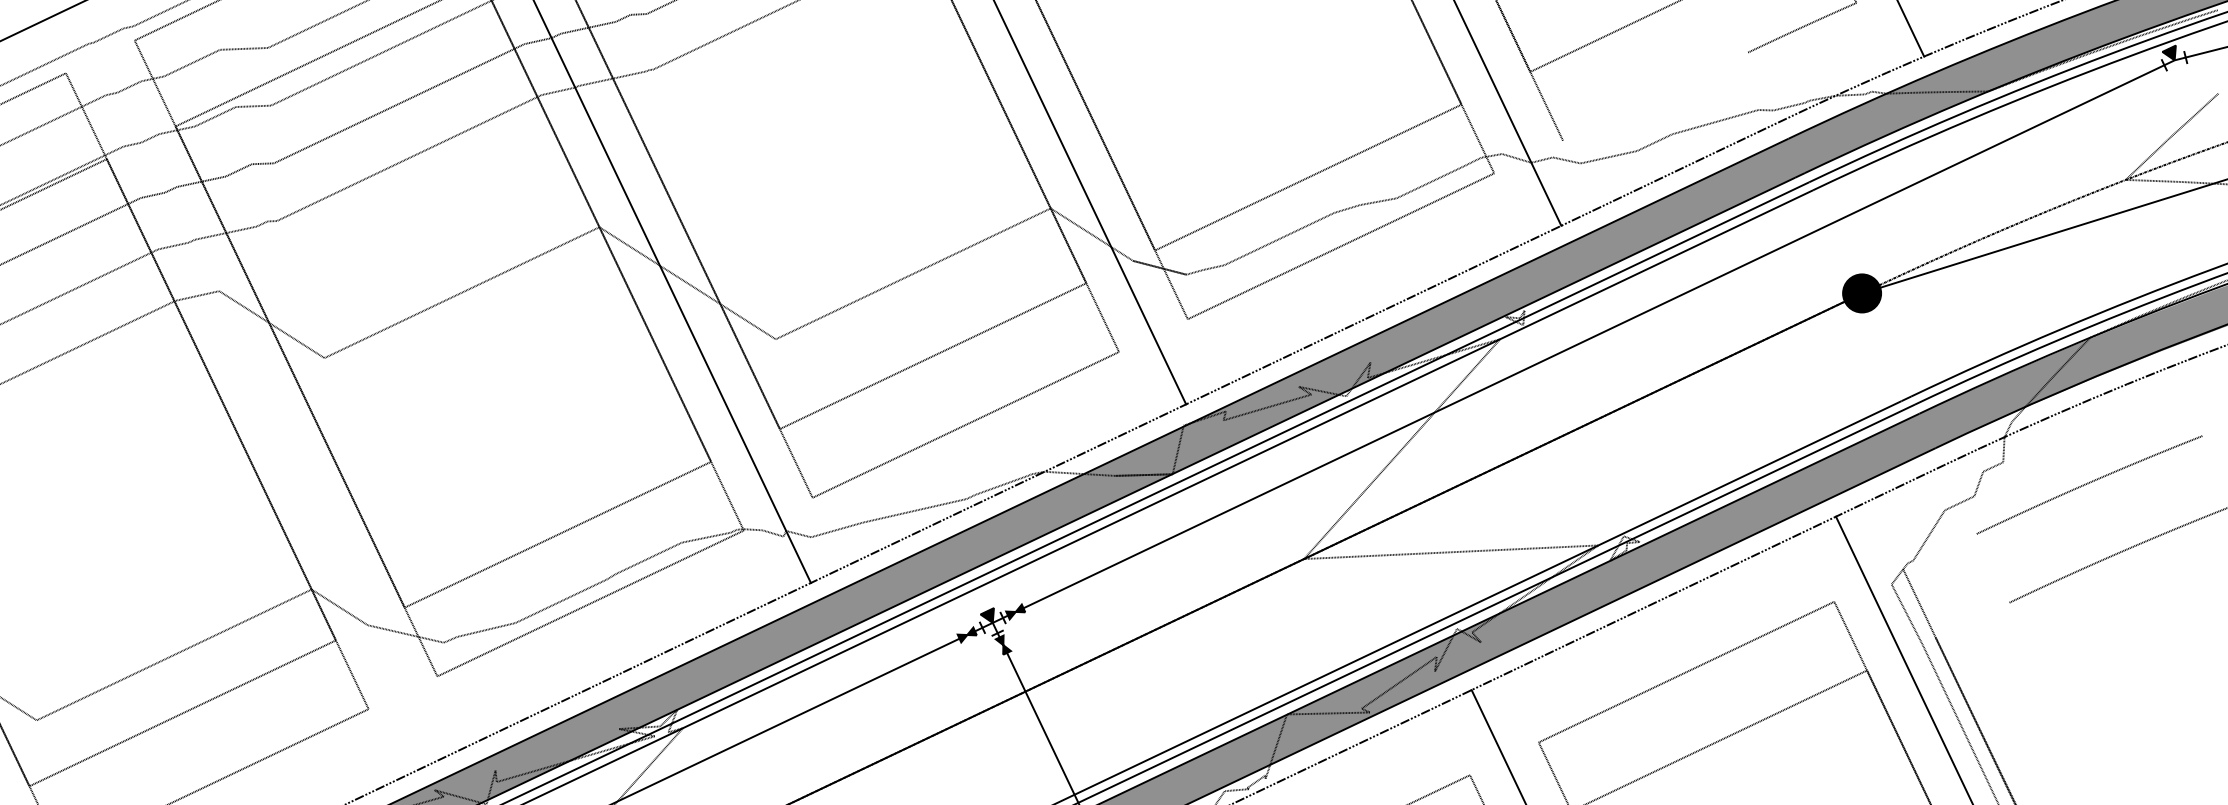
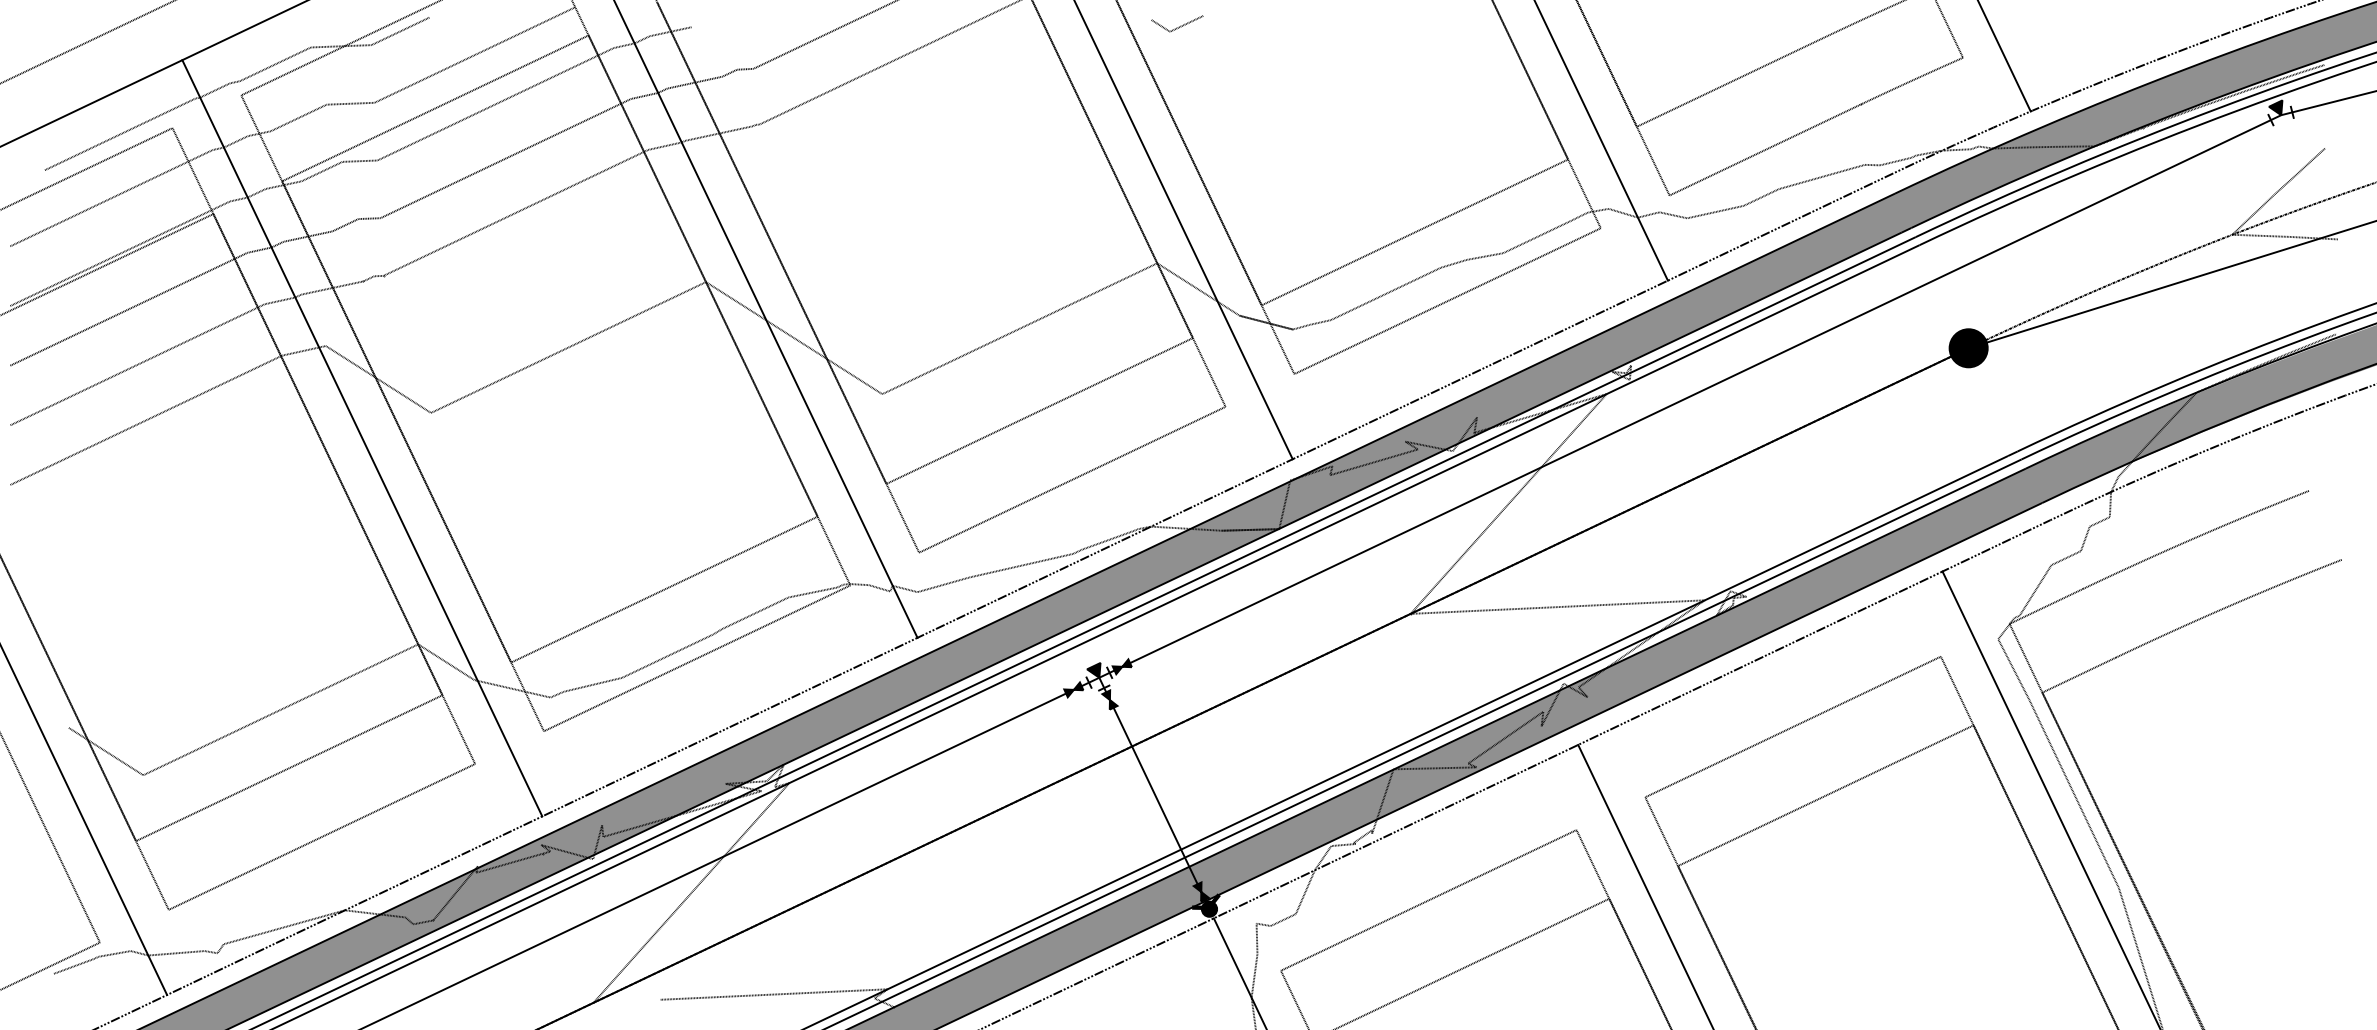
line: (1654, 96) -> (1761, 151), added
line: (255, 383) -> (362, 438), added
line: (1939, 550) -> (2046, 605), added
line: (1971, 619) -> (2078, 674), added

